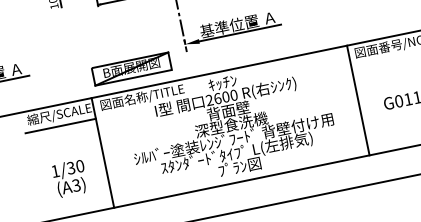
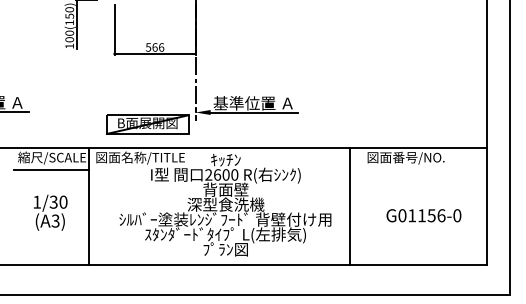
part: (131, 69) -> (147, 124), moved
line: (357, 99) -> (349, 205), moved
text: (70, 178) -> (50, 212), moved

